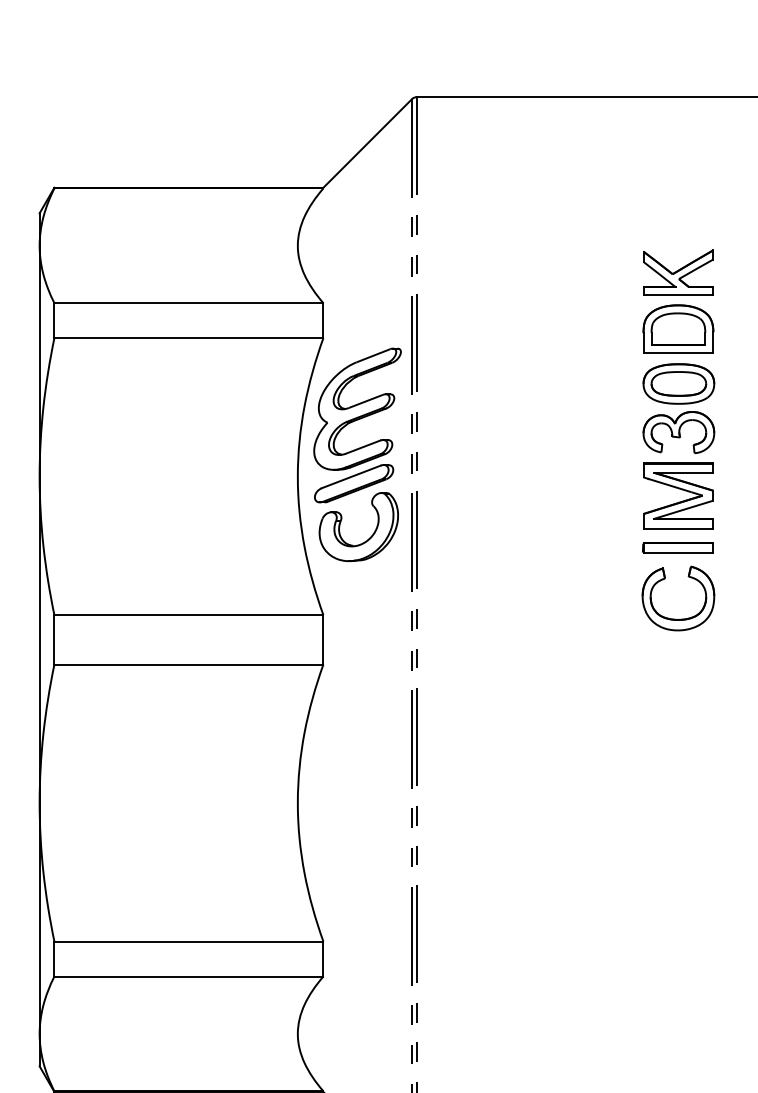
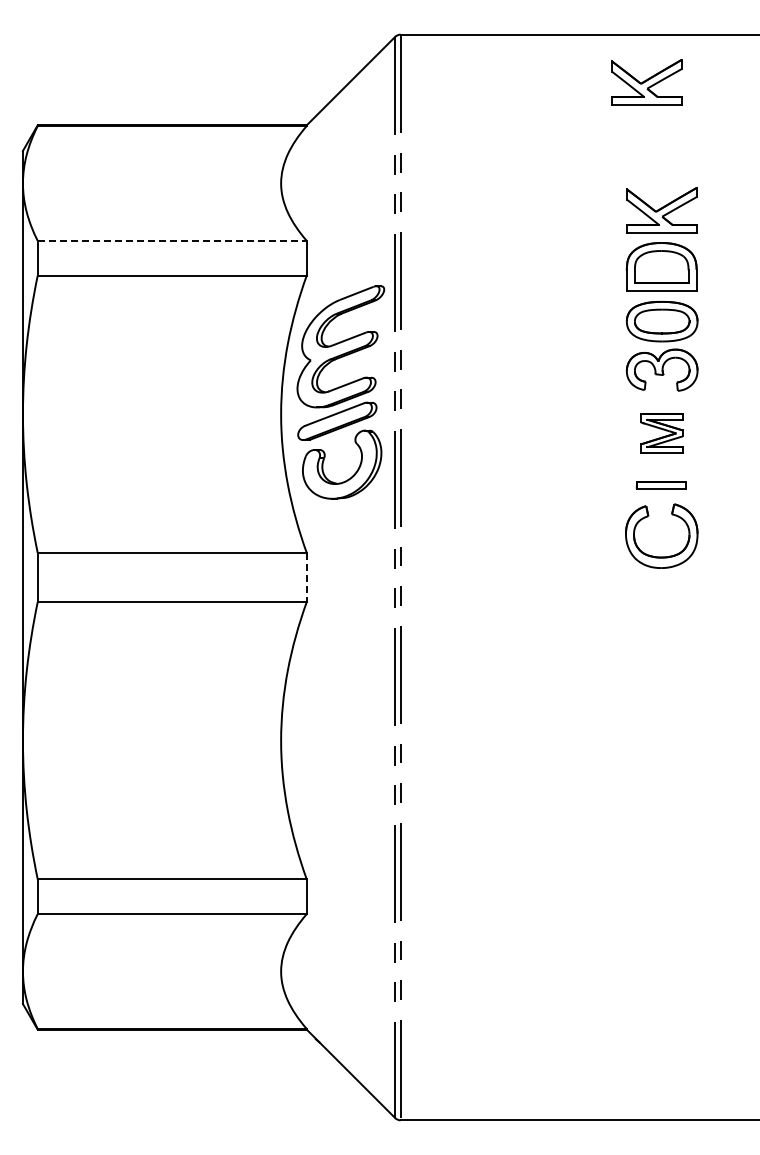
part: (663, 144) -> (646, 82), added
line: (189, 302) -> (172, 240), solid -> dashed
part: (678, 495) -> (661, 433), size x0.6
part: (678, 547) -> (661, 485), size x0.7
line: (323, 639) -> (306, 577), solid -> dashed

